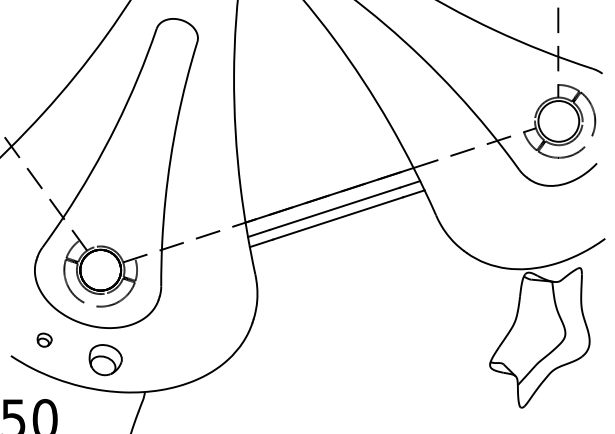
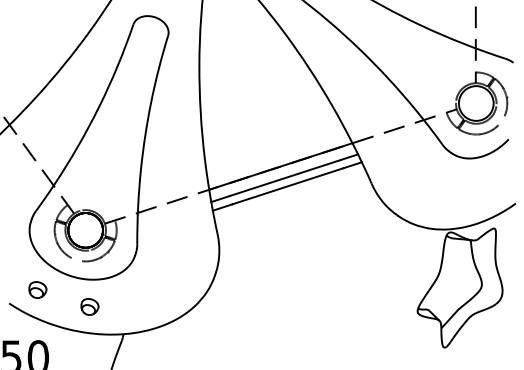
part: (44, 339) -> (37, 289), size x1.43
part: (105, 359) -> (89, 306), size x0.62

